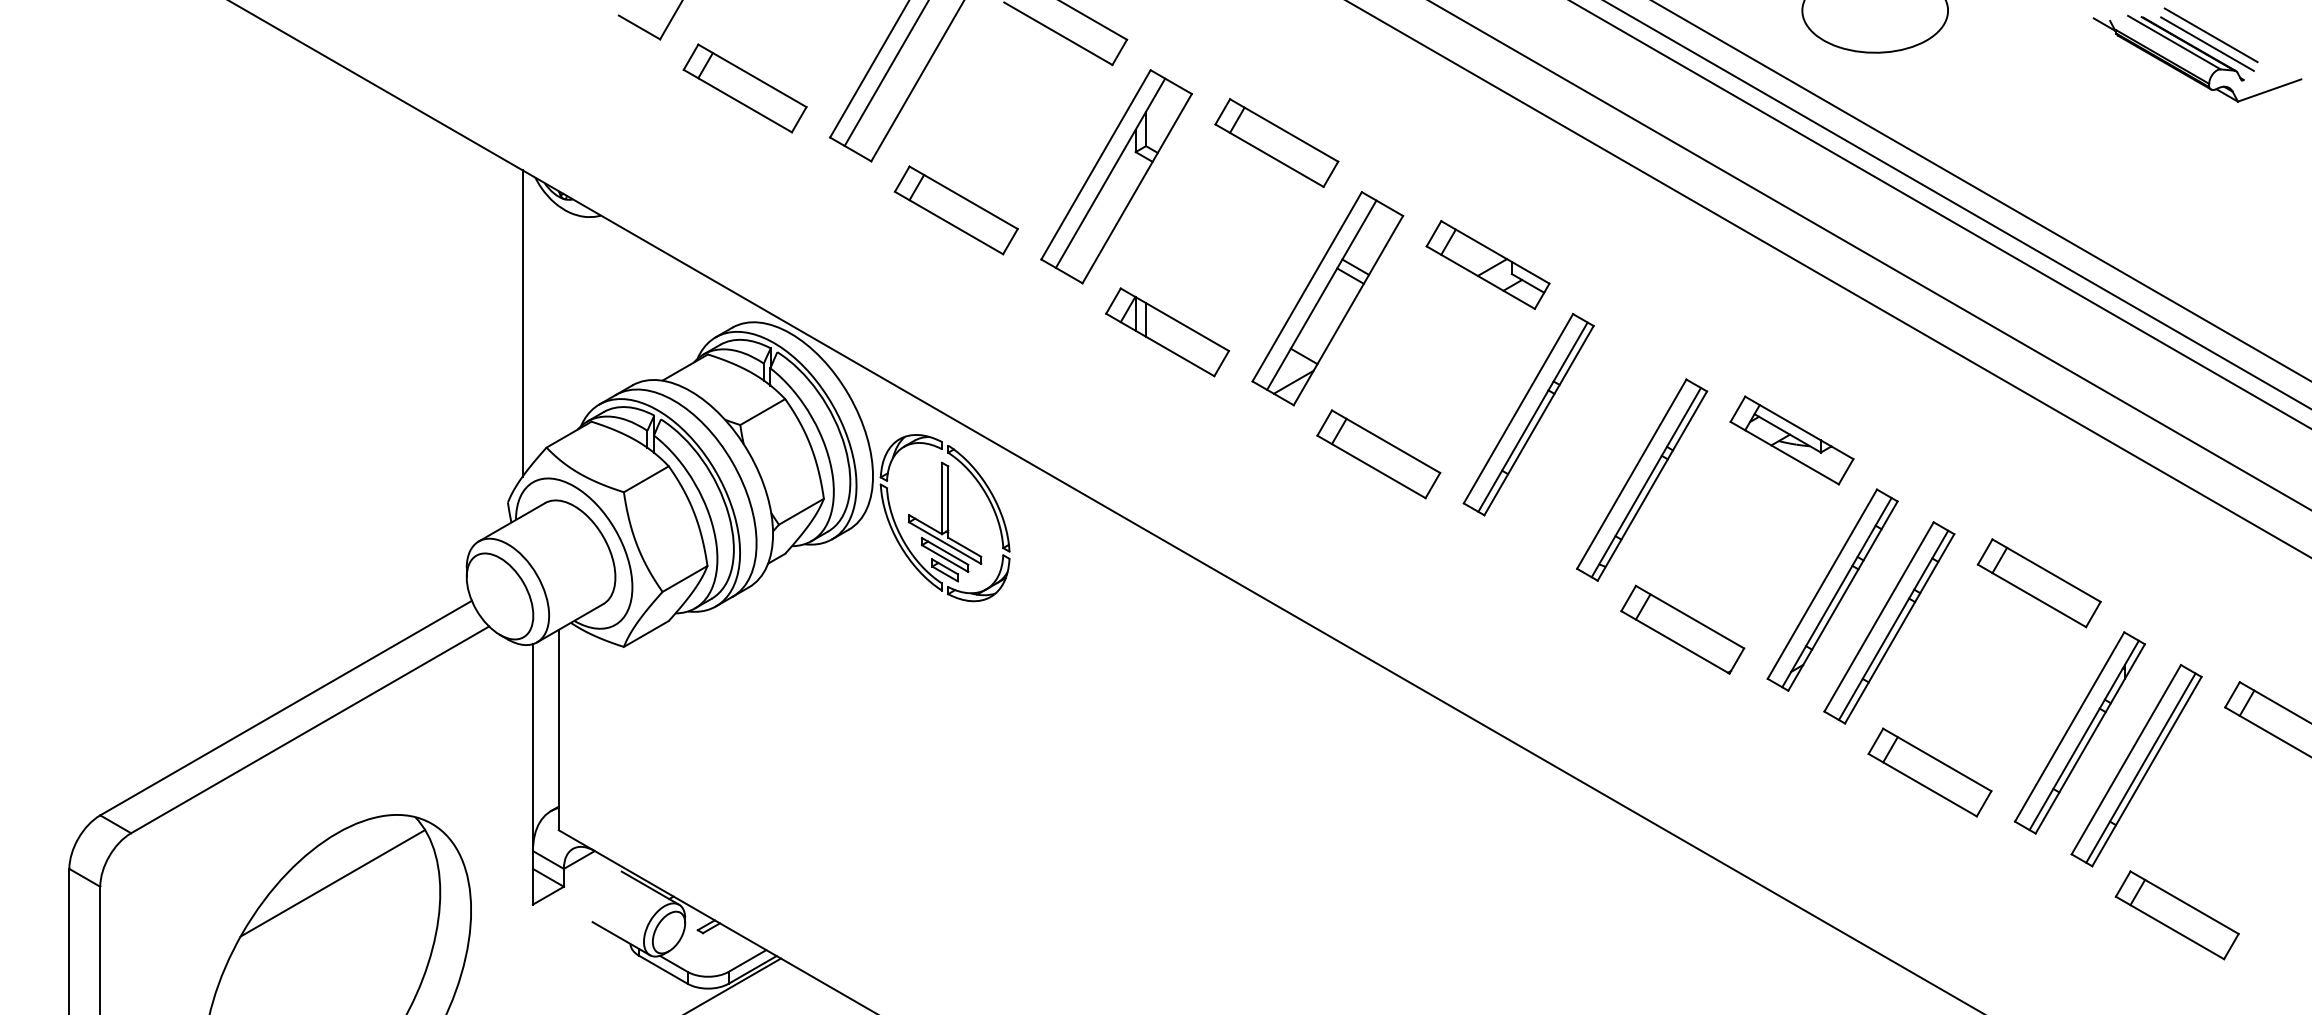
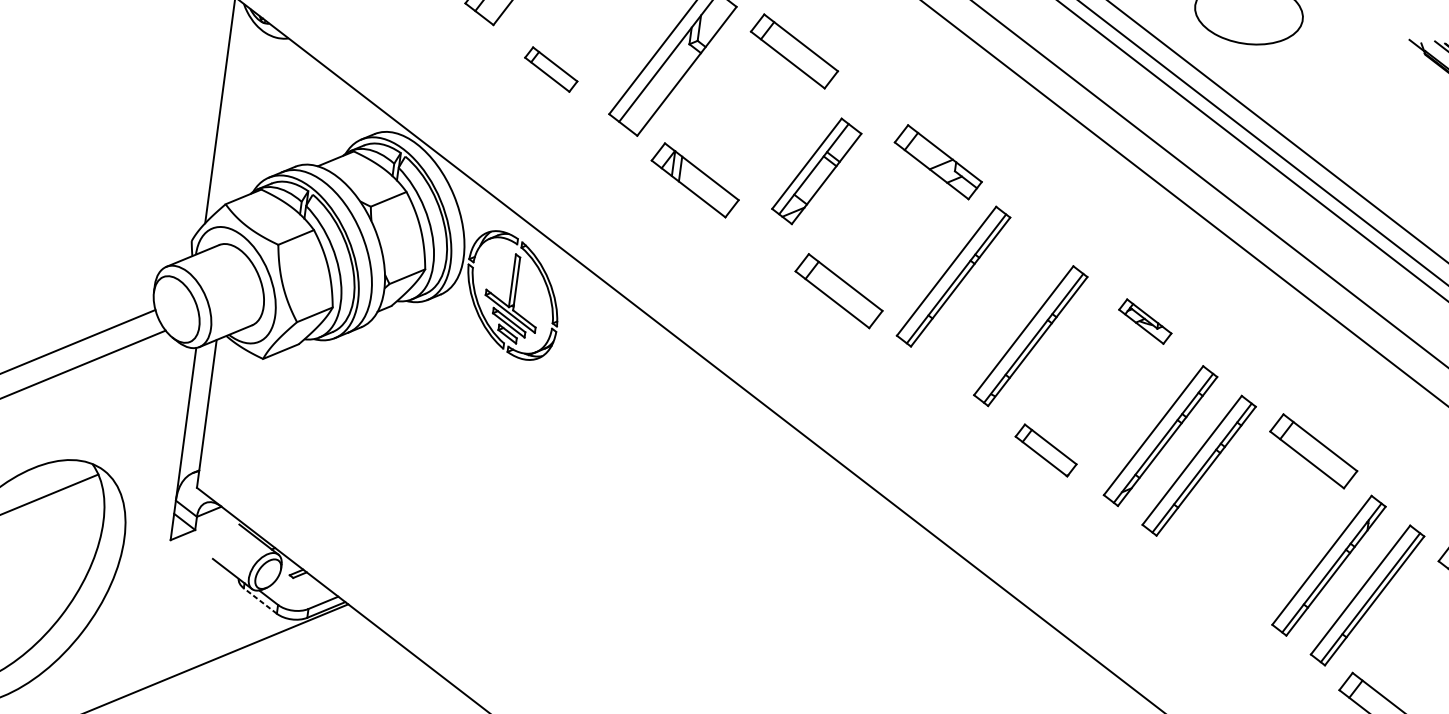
part: (955, 210) -> (550, 69), size x0.6
part: (1327, 298) -> (816, 171), size x0.7
part: (1791, 440) -> (1144, 321), size x0.6
part: (1682, 629) -> (1045, 450), size x0.7
part: (1929, 772) -> (1214, 580), removed
line: (662, 969) -> (259, 600), solid -> dashed

